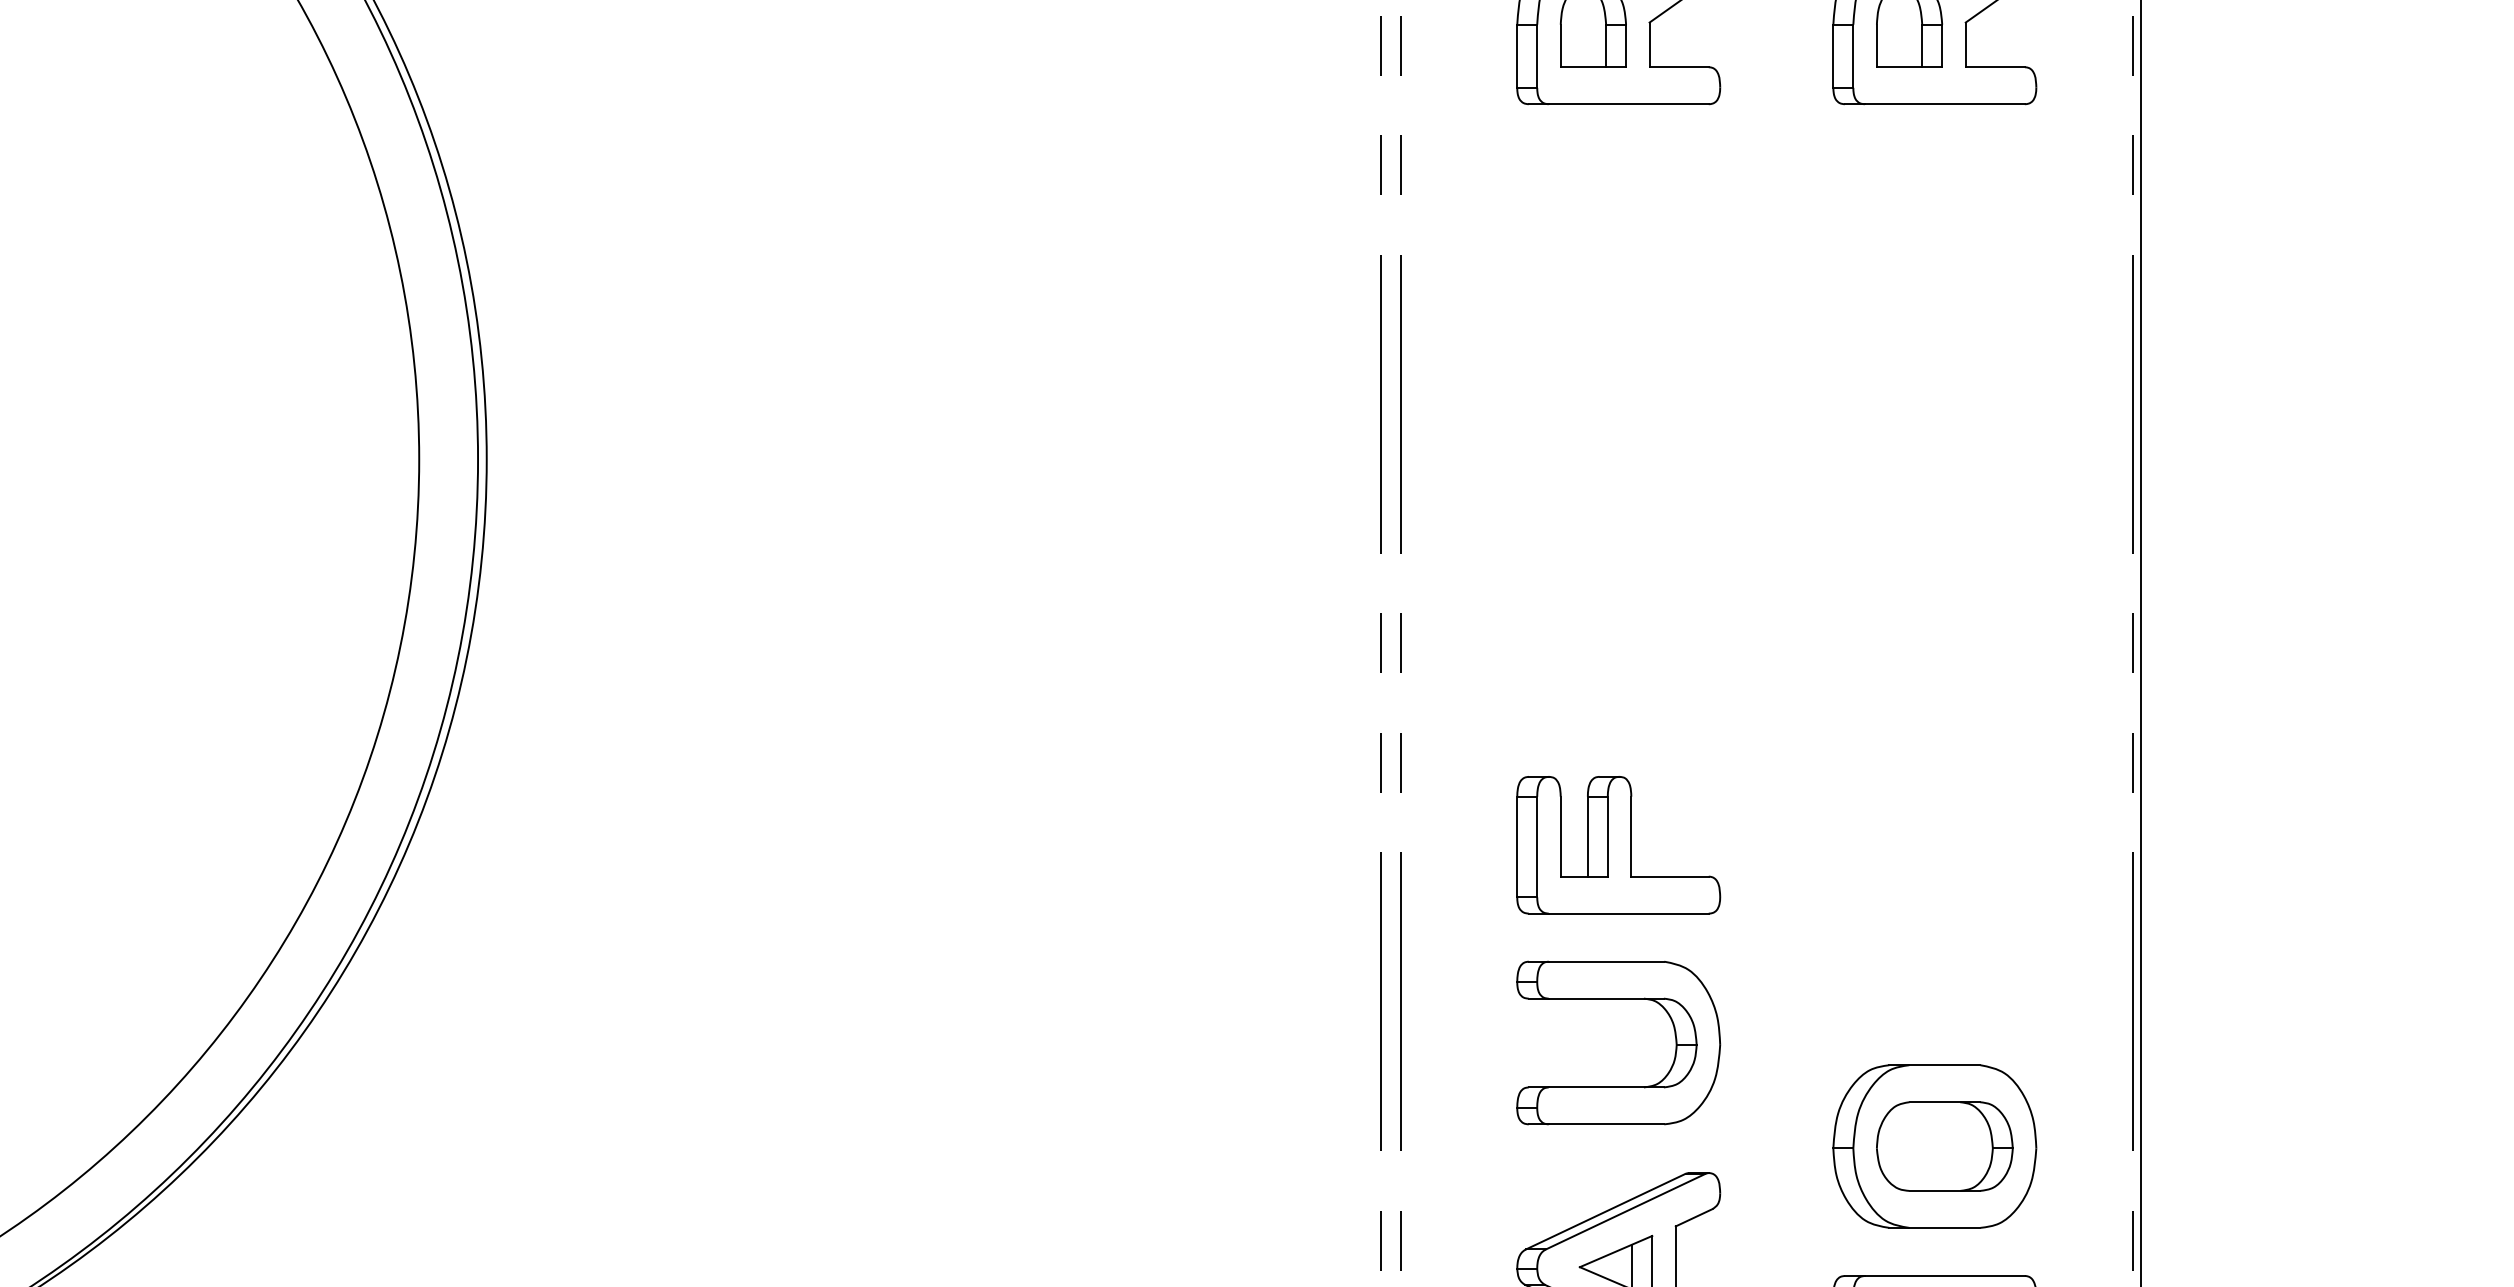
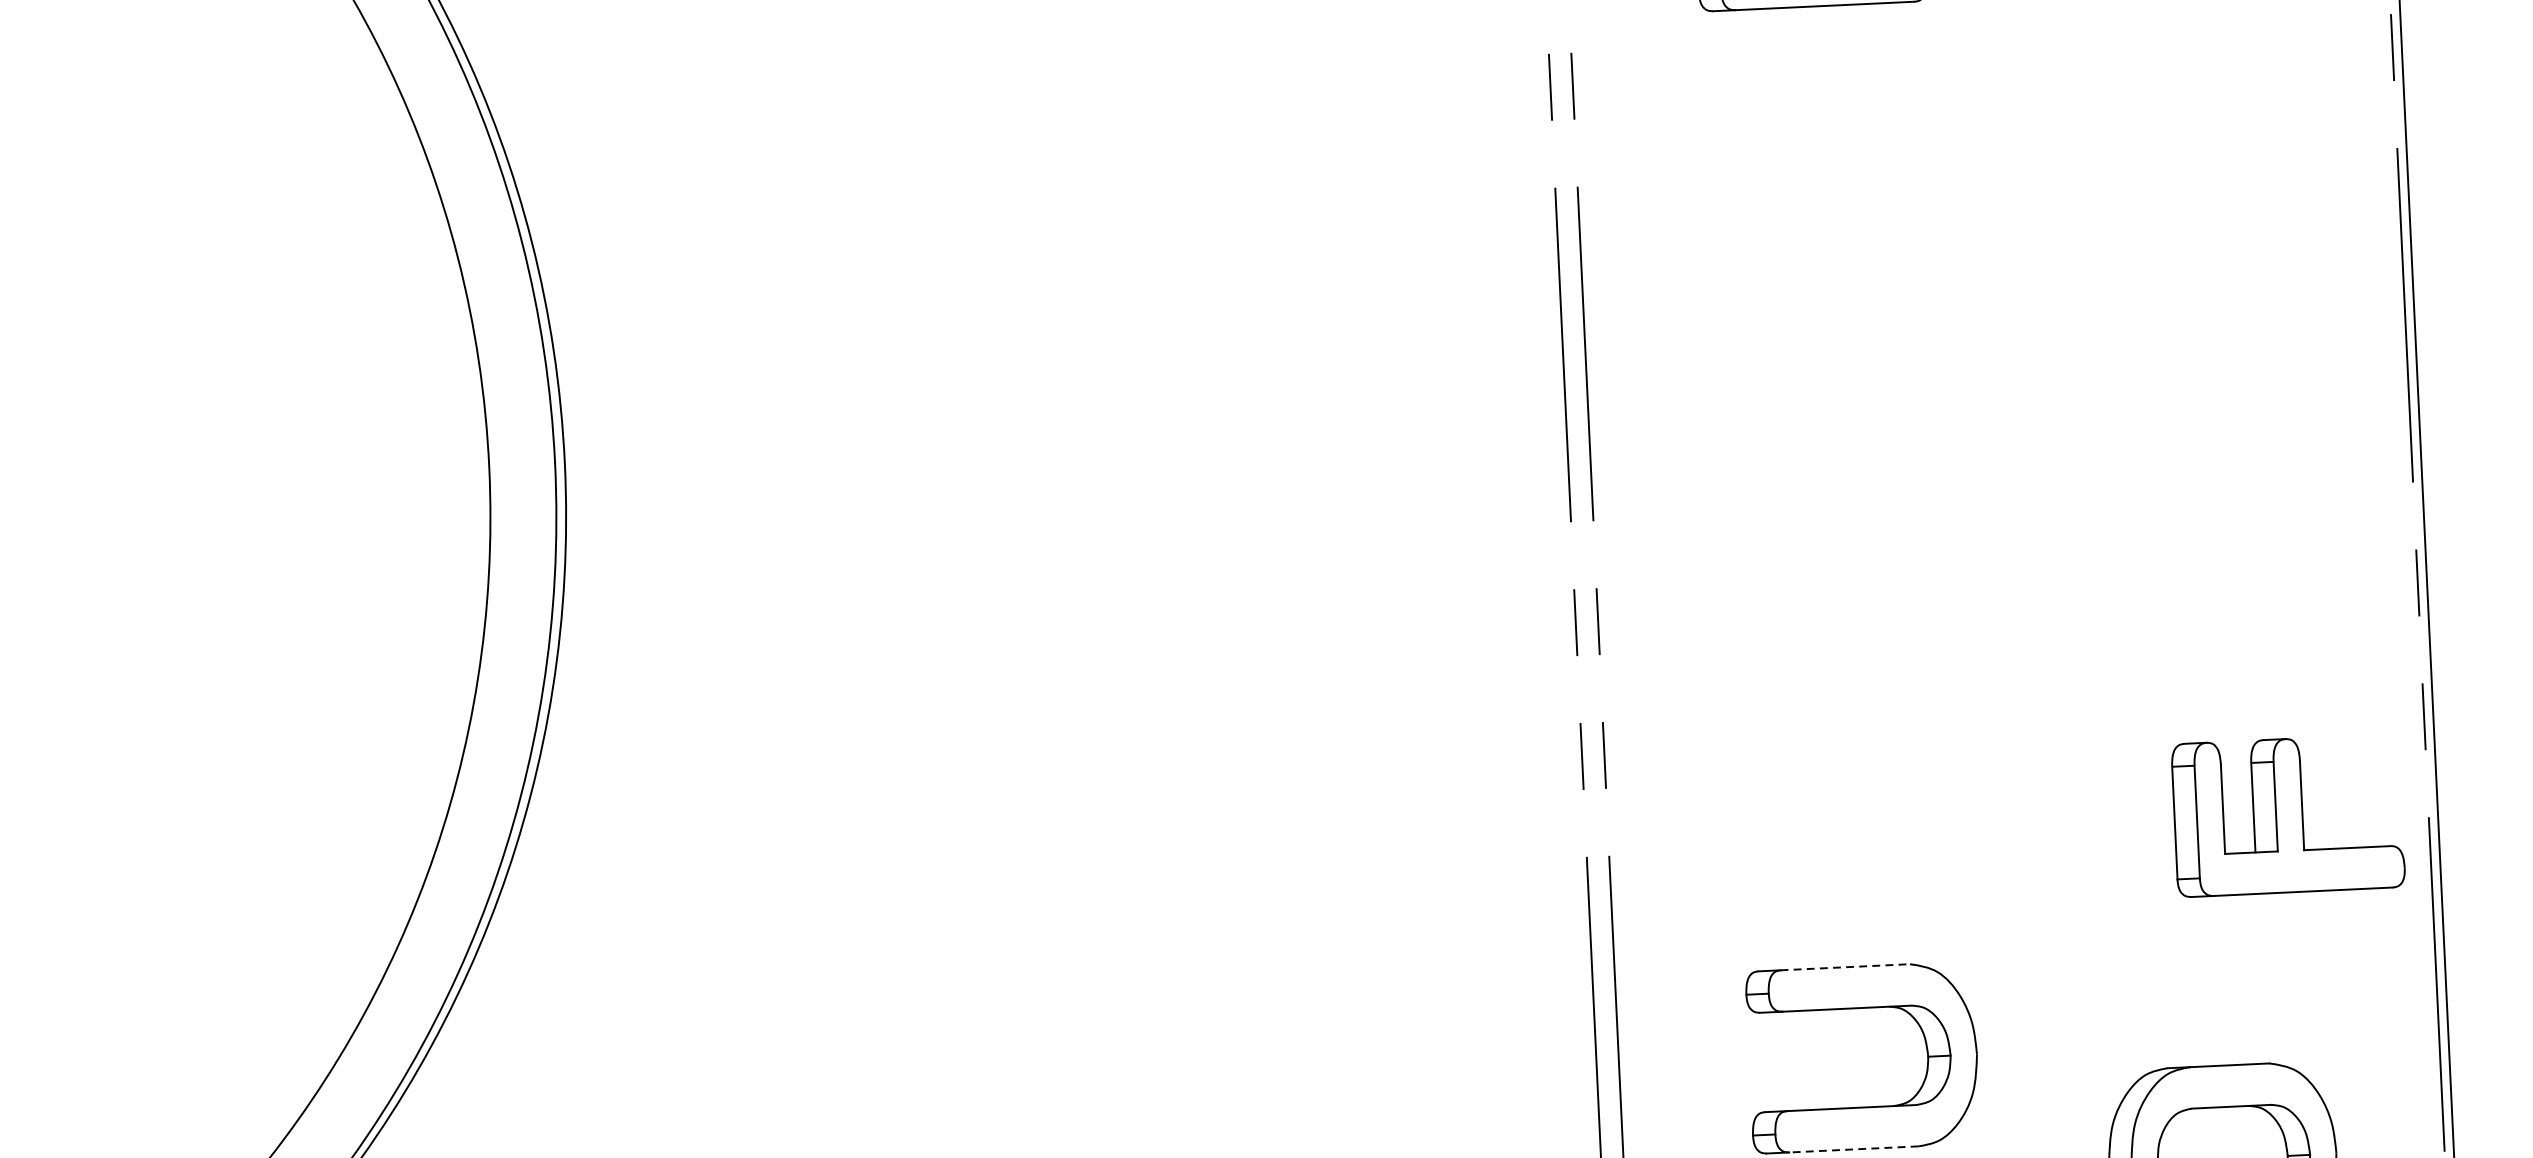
part: (1618, 845) -> (2288, 815), moved
line: (1606, 961) -> (1845, 967), solid -> dashed
line: (1606, 1124) -> (1853, 1149), solid -> dashed

